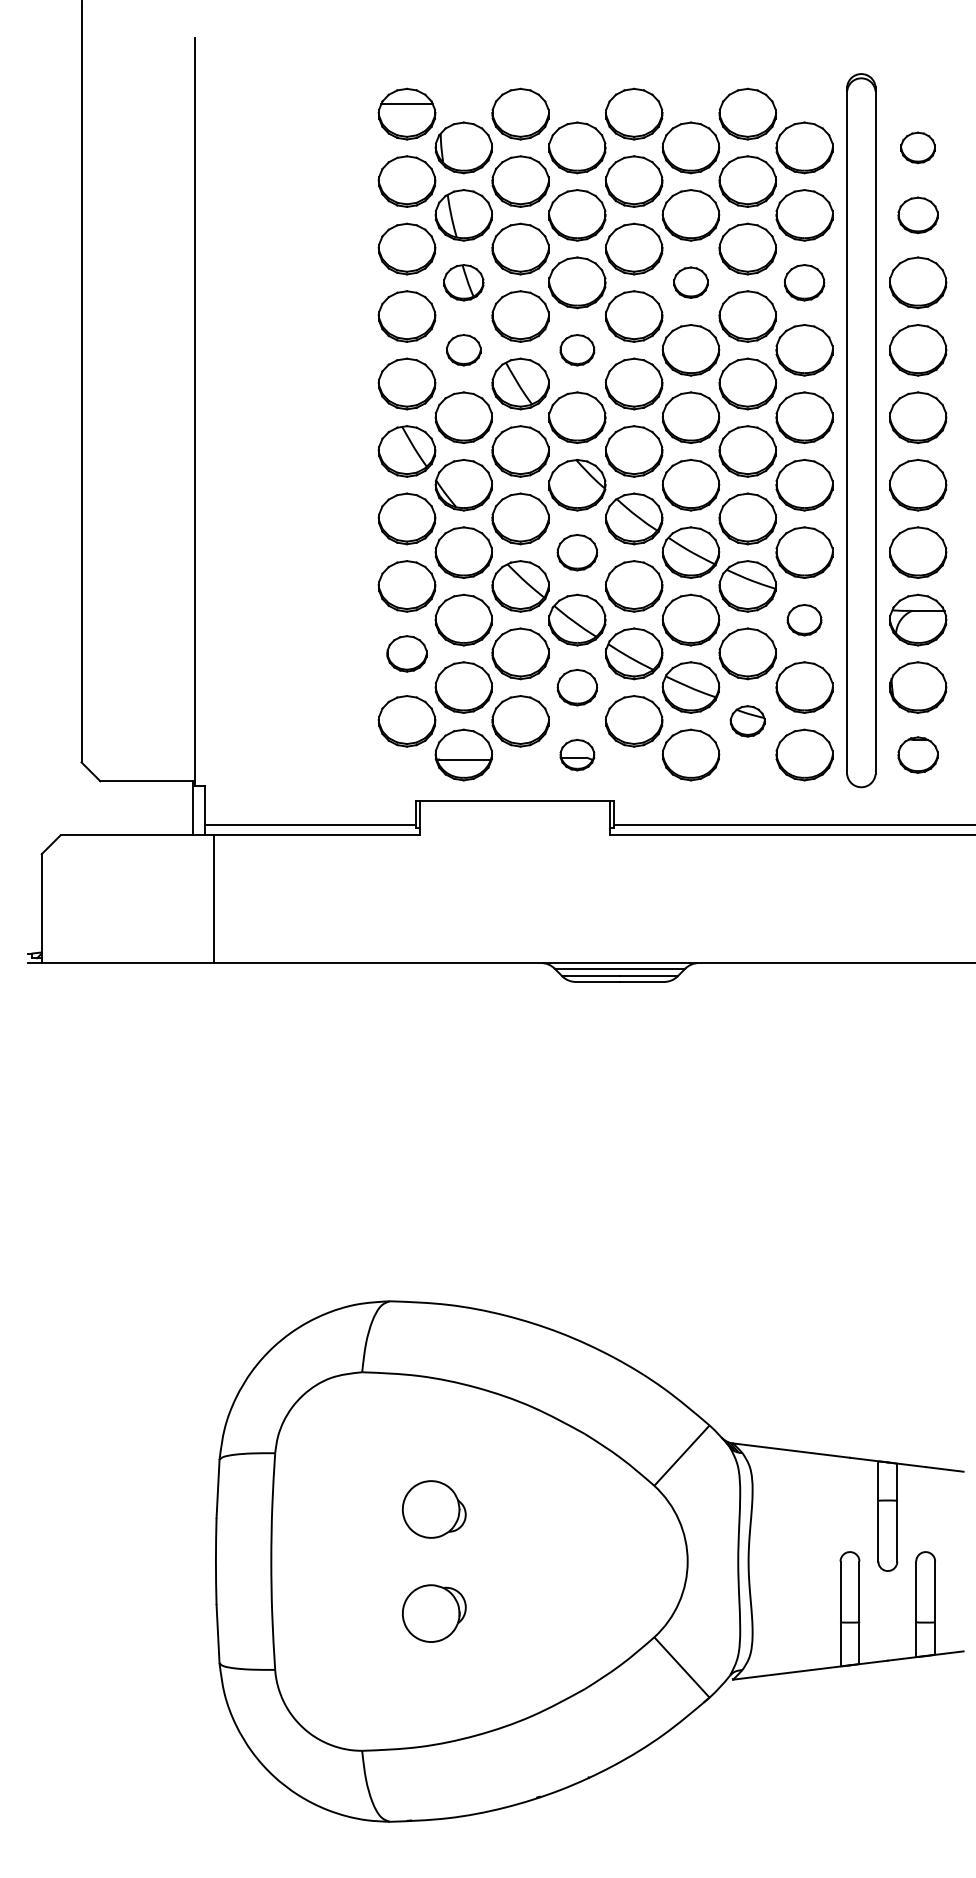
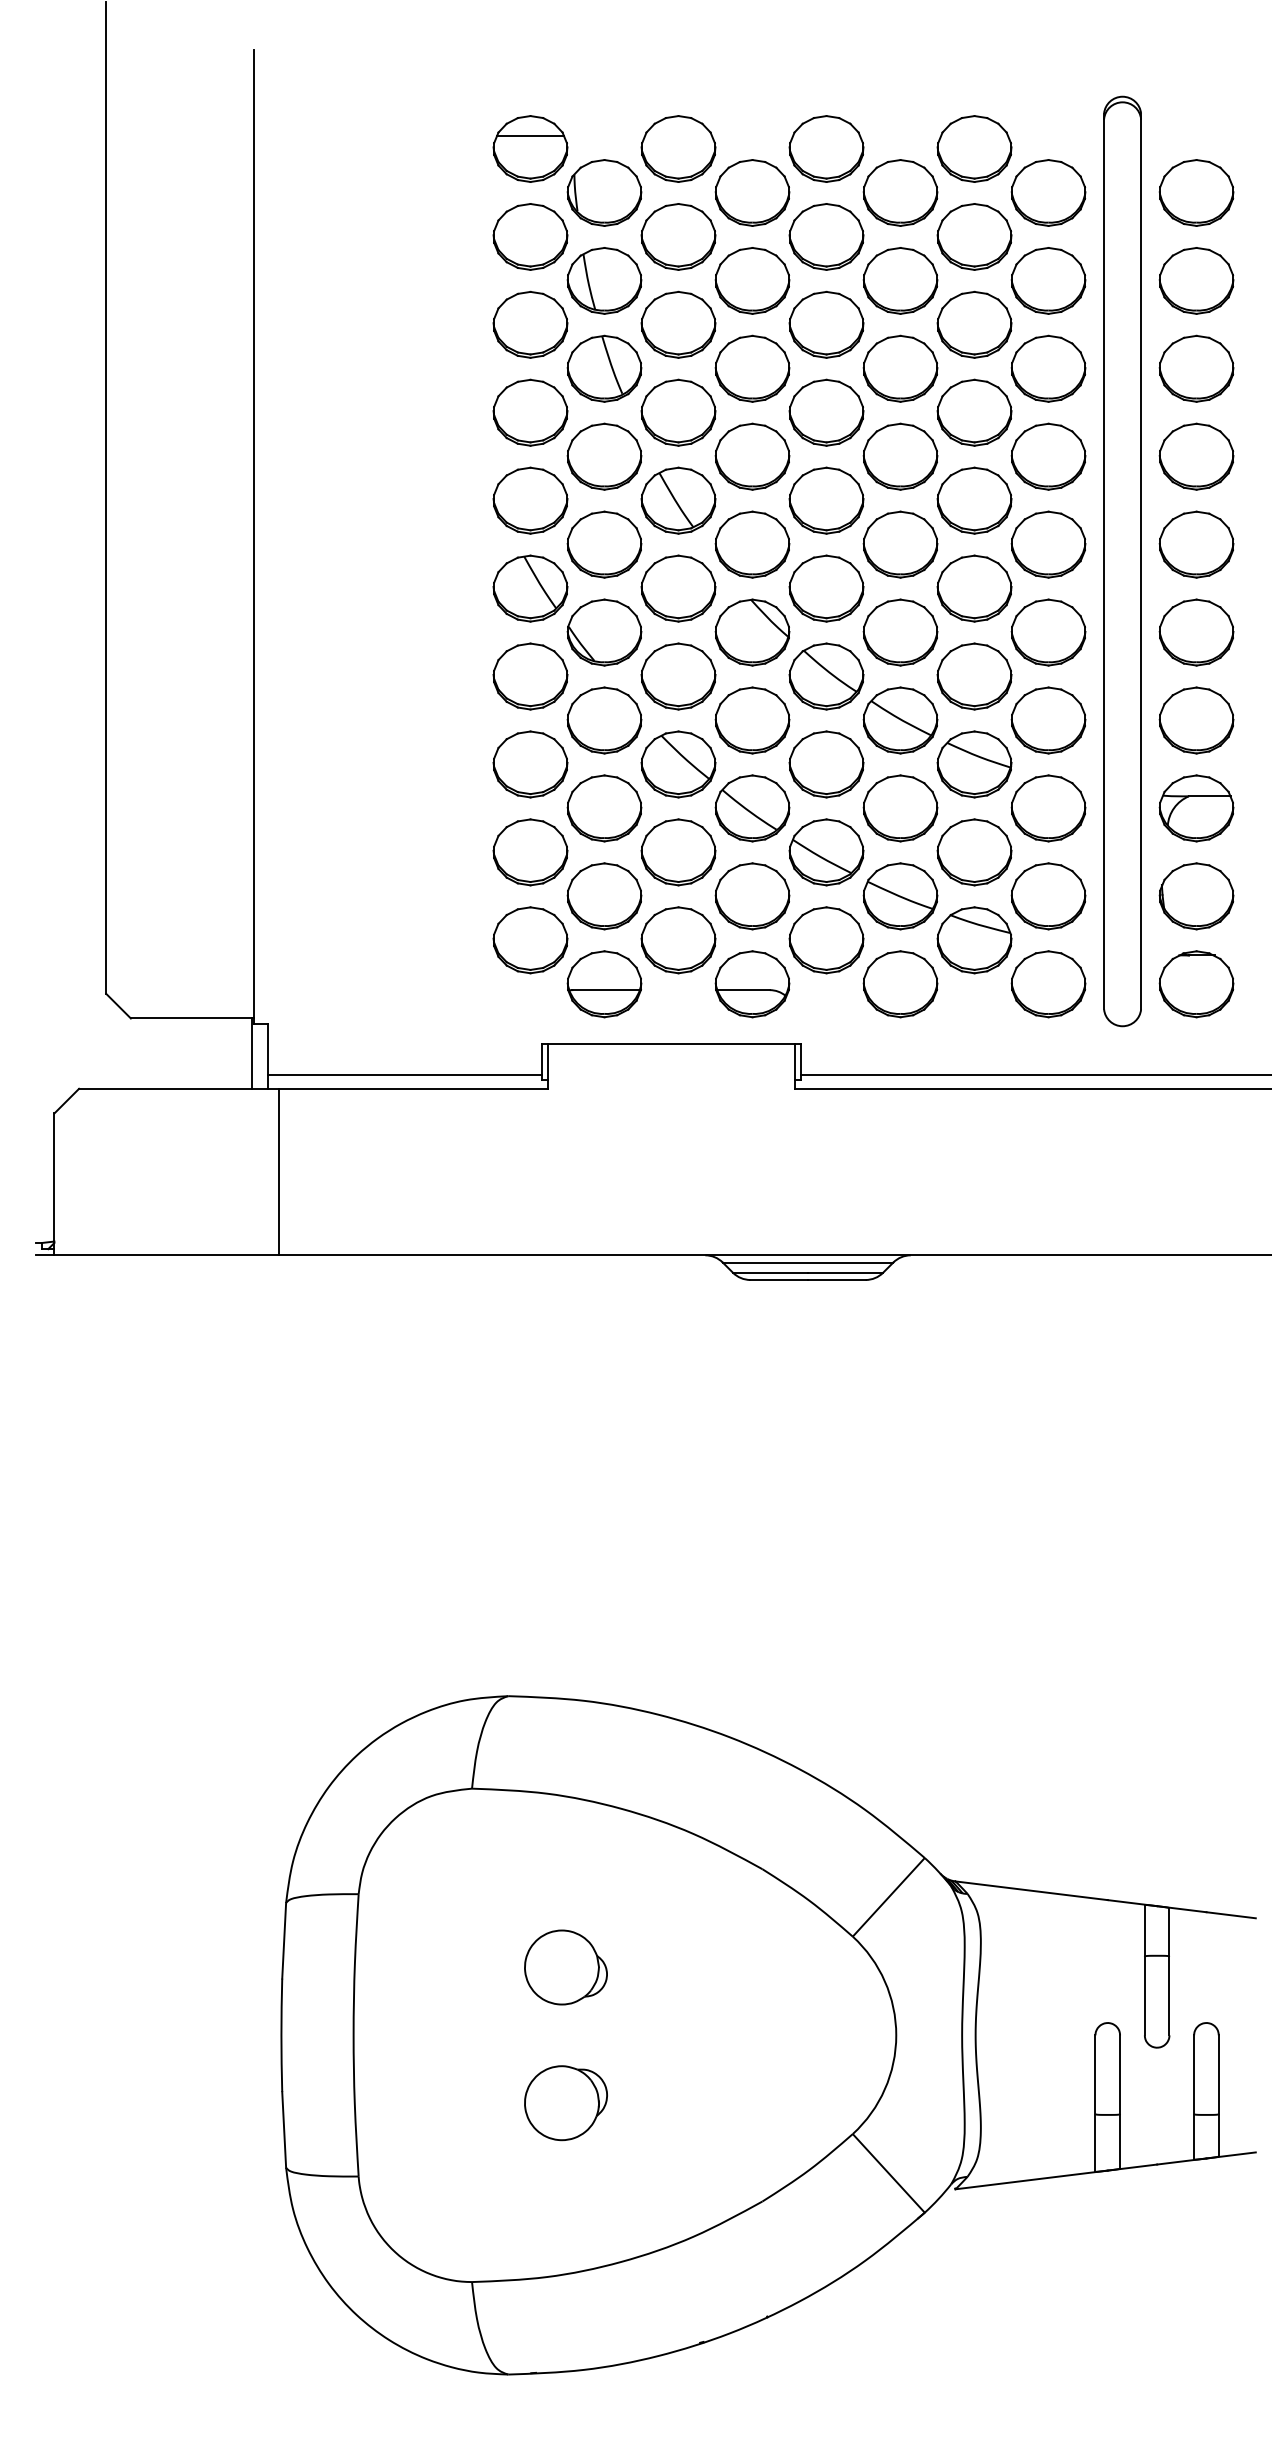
part: (918, 147) -> (1196, 192), size x1.67
part: (918, 215) -> (1196, 280), size x1.43
part: (463, 282) -> (604, 368), size x1.43
part: (690, 282) -> (900, 368), size x1.67
part: (804, 282) -> (1048, 368), size x1.43
part: (463, 350) -> (604, 456), size x1.67
part: (577, 350) -> (752, 456), size x1.67
part: (577, 552) -> (752, 720), size x1.43
part: (804, 620) -> (1048, 808), size x1.67
part: (407, 653) -> (530, 852), size x1.43
part: (577, 687) -> (752, 896), size x1.43
part: (747, 721) -> (974, 940), size x1.67
part: (577, 755) -> (752, 984), size x1.67
part: (918, 755) -> (1196, 984), size x1.43

